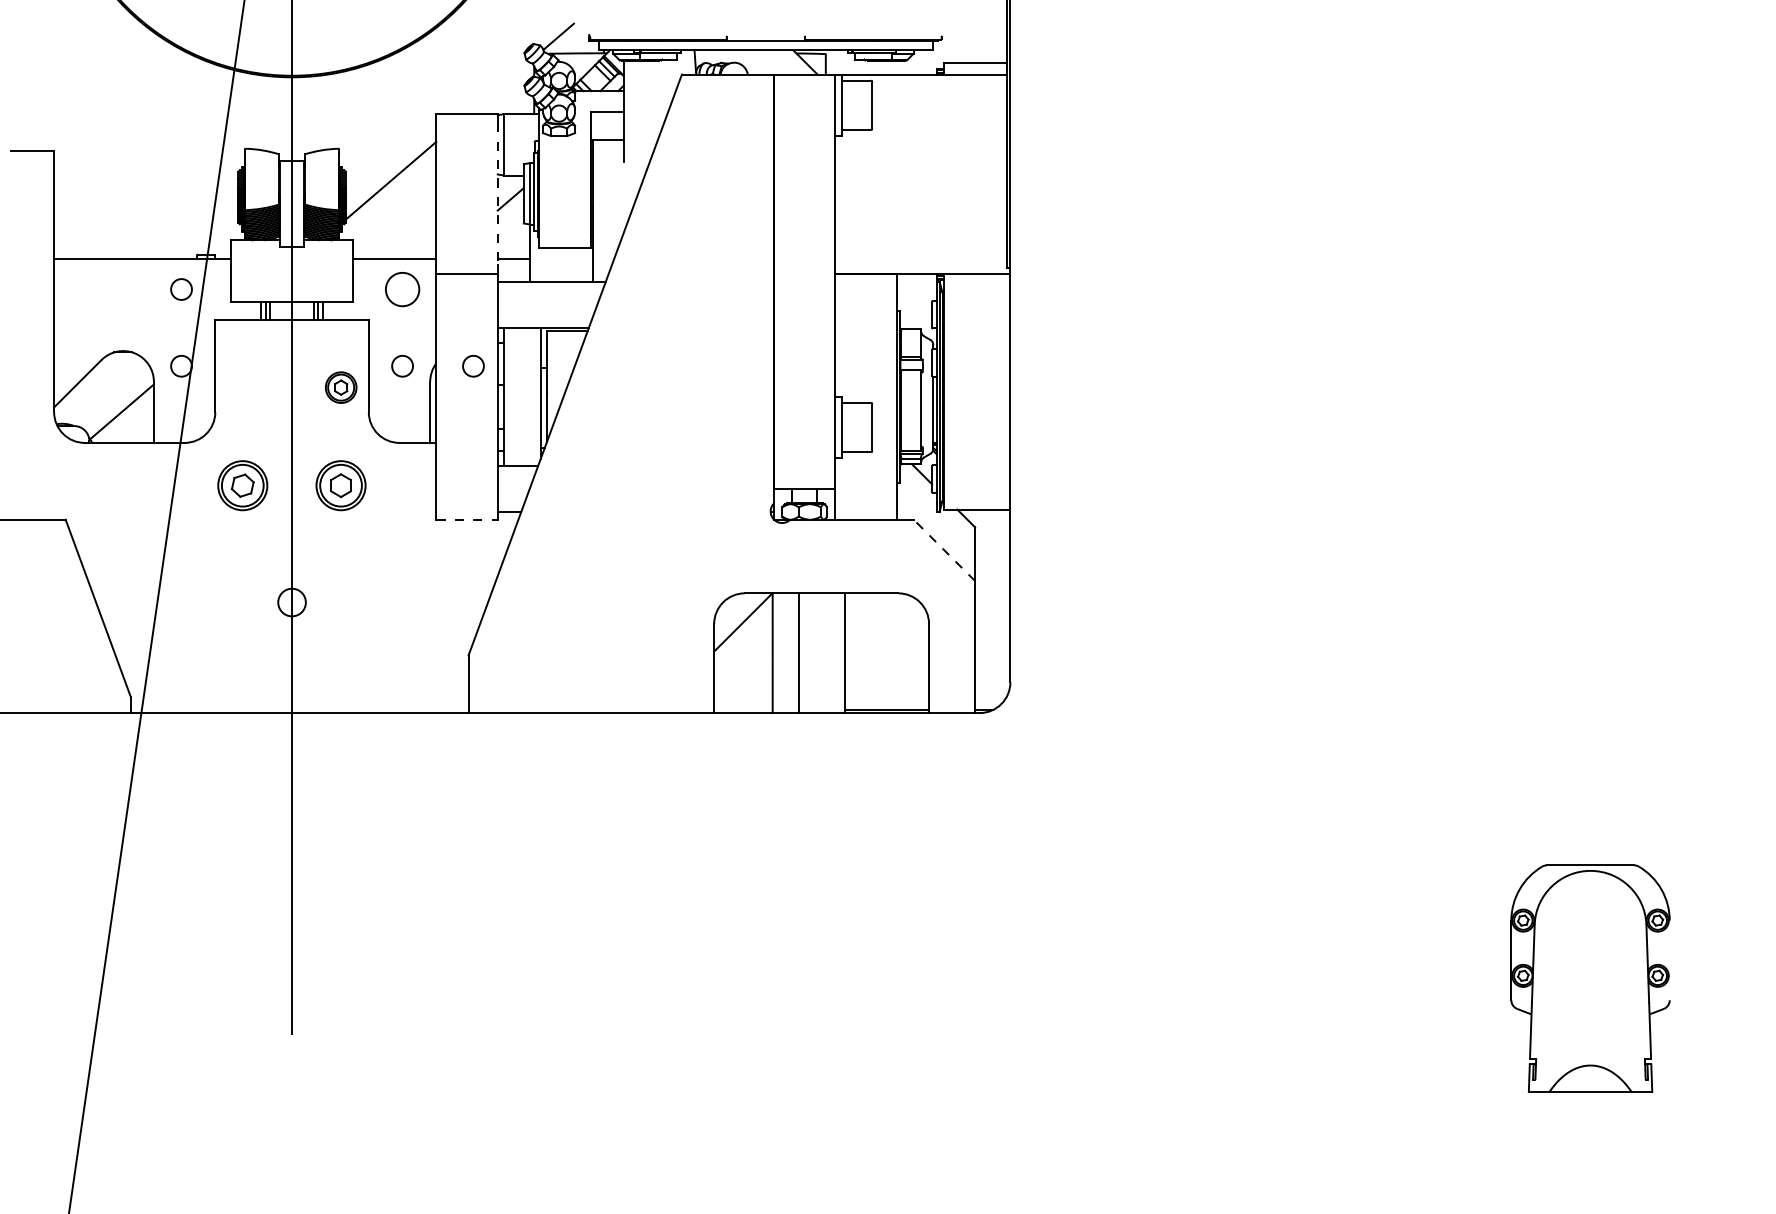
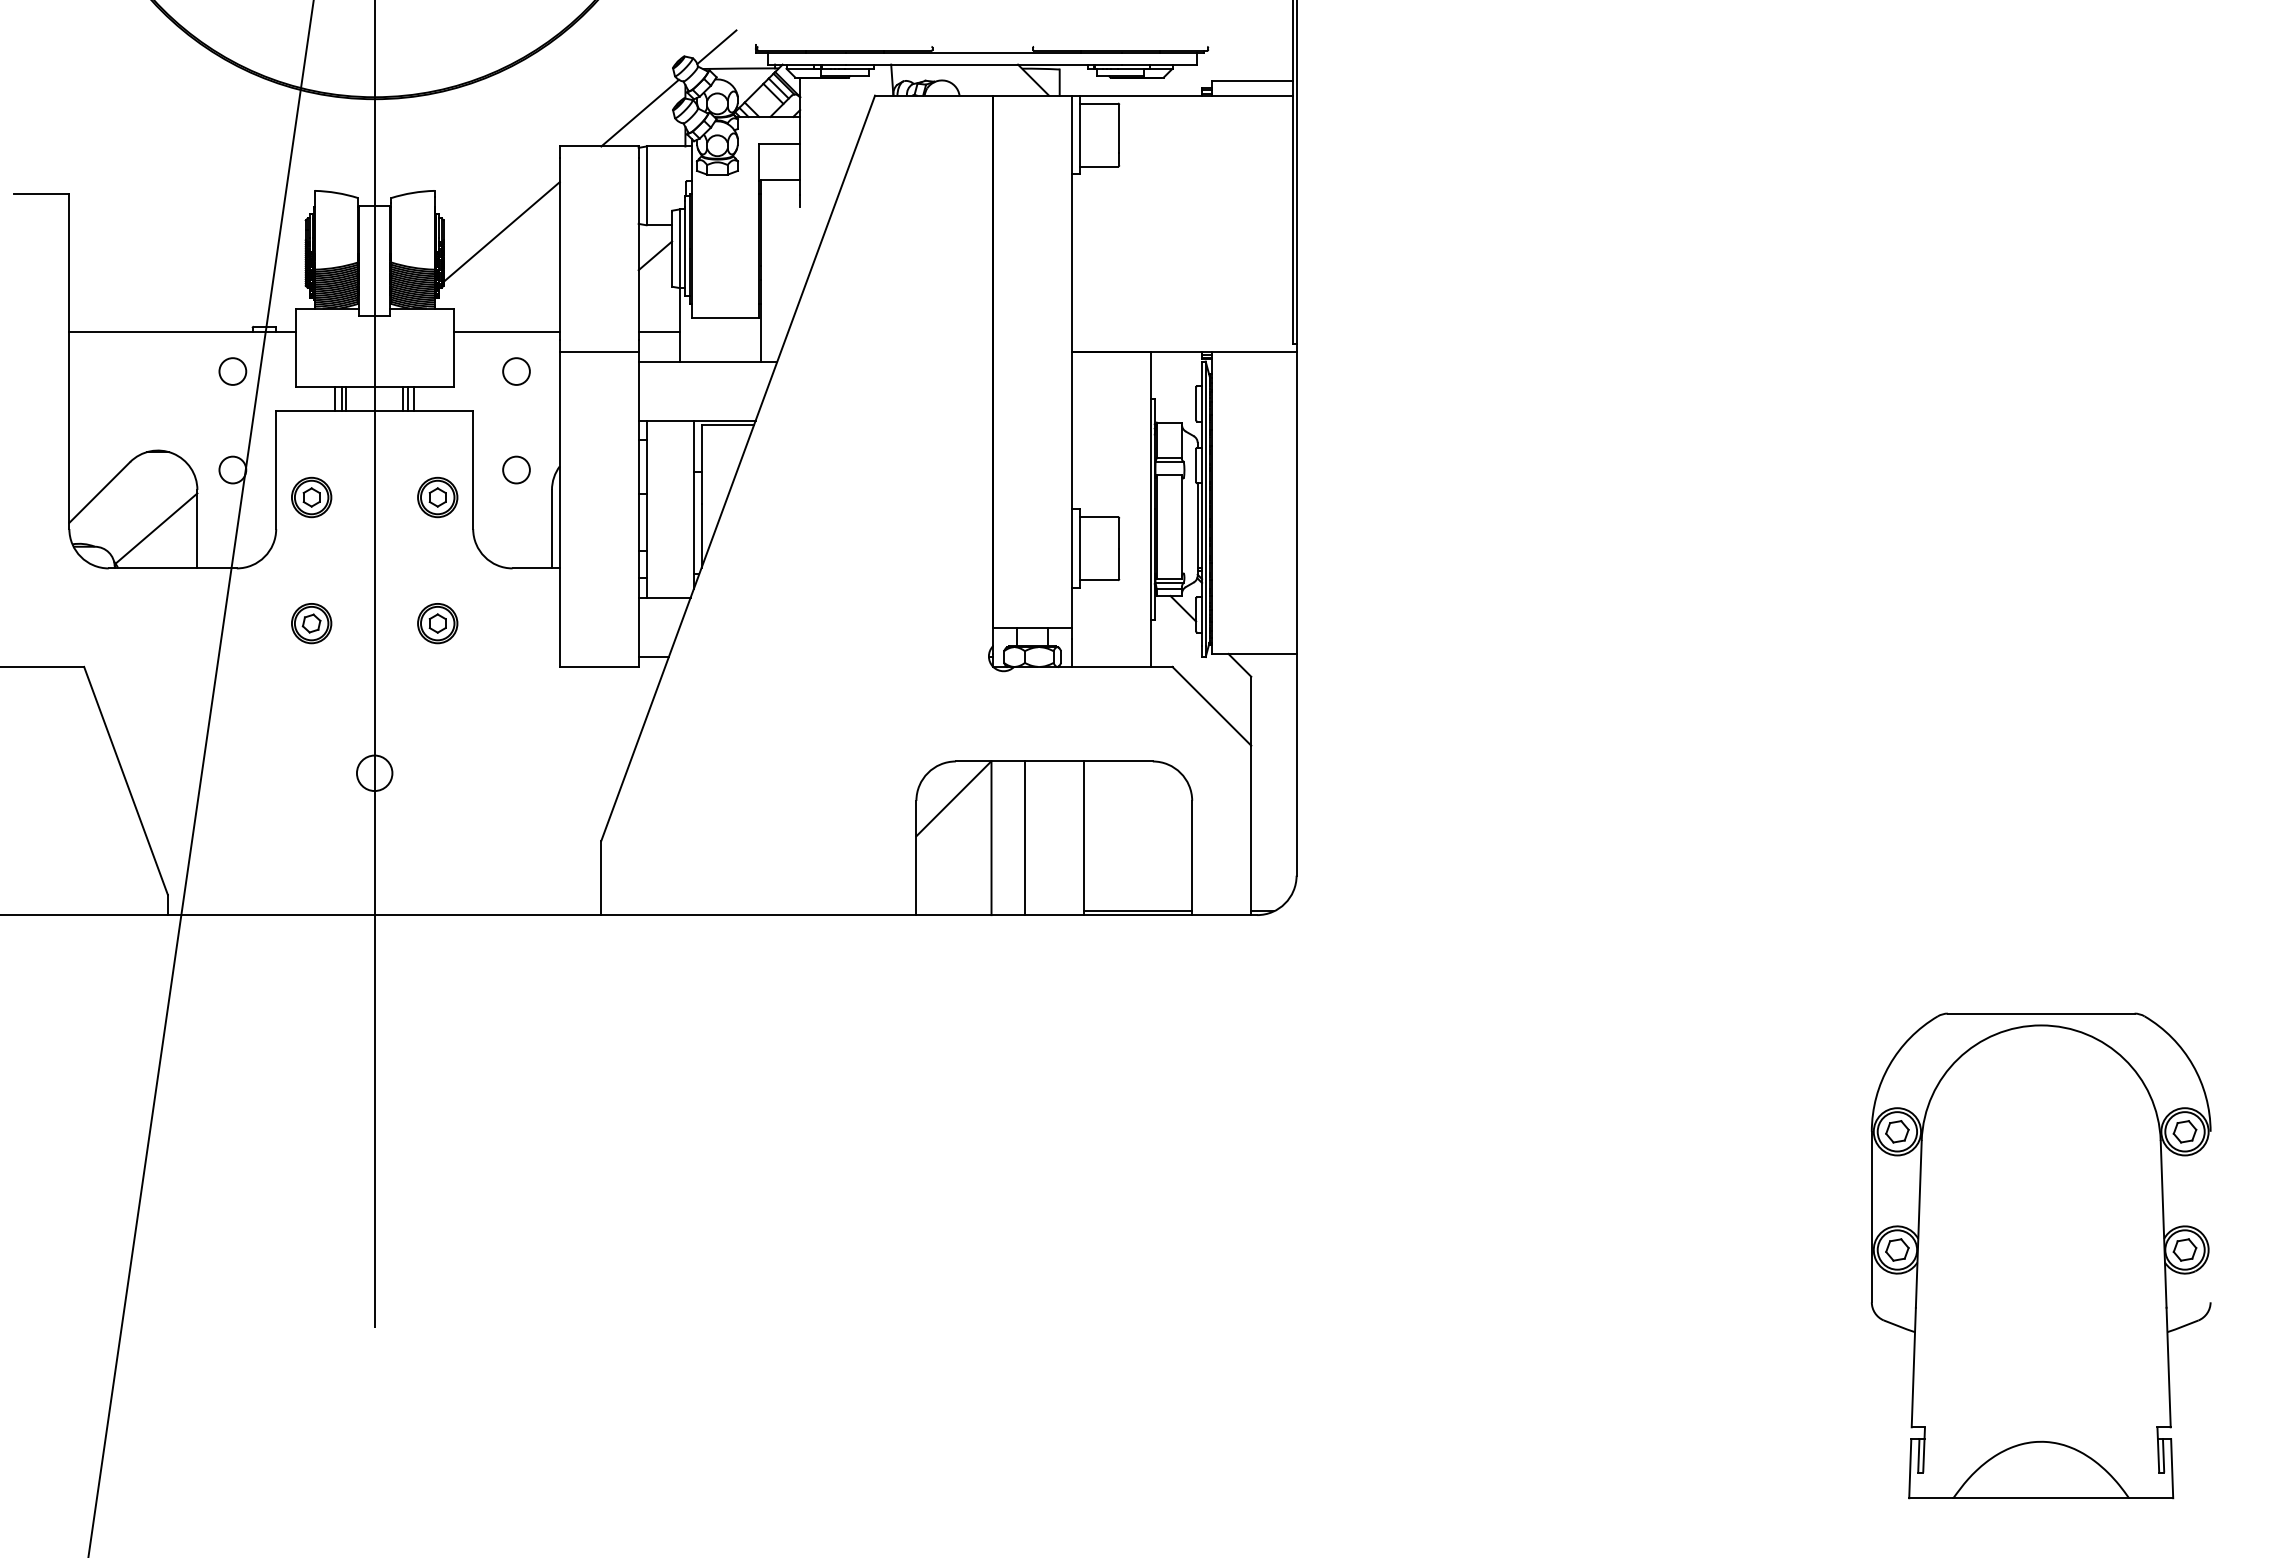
line: (499, 87) -> (640, 112), added
line: (497, 194) -> (638, 249), dashed -> solid
circle: (402, 289) -> (516, 371), size x0.62
circle: (473, 365) -> (607, 469), removed
part: (242, 387) -> (311, 497), added
part: (242, 485) -> (311, 623), size x0.62
part: (341, 485) -> (437, 623), size x0.62
line: (467, 519) -> (599, 666), dashed -> solid
line: (944, 550) -> (1211, 706), dashed -> solid
part: (1590, 978) -> (2040, 1255), size x1.67

